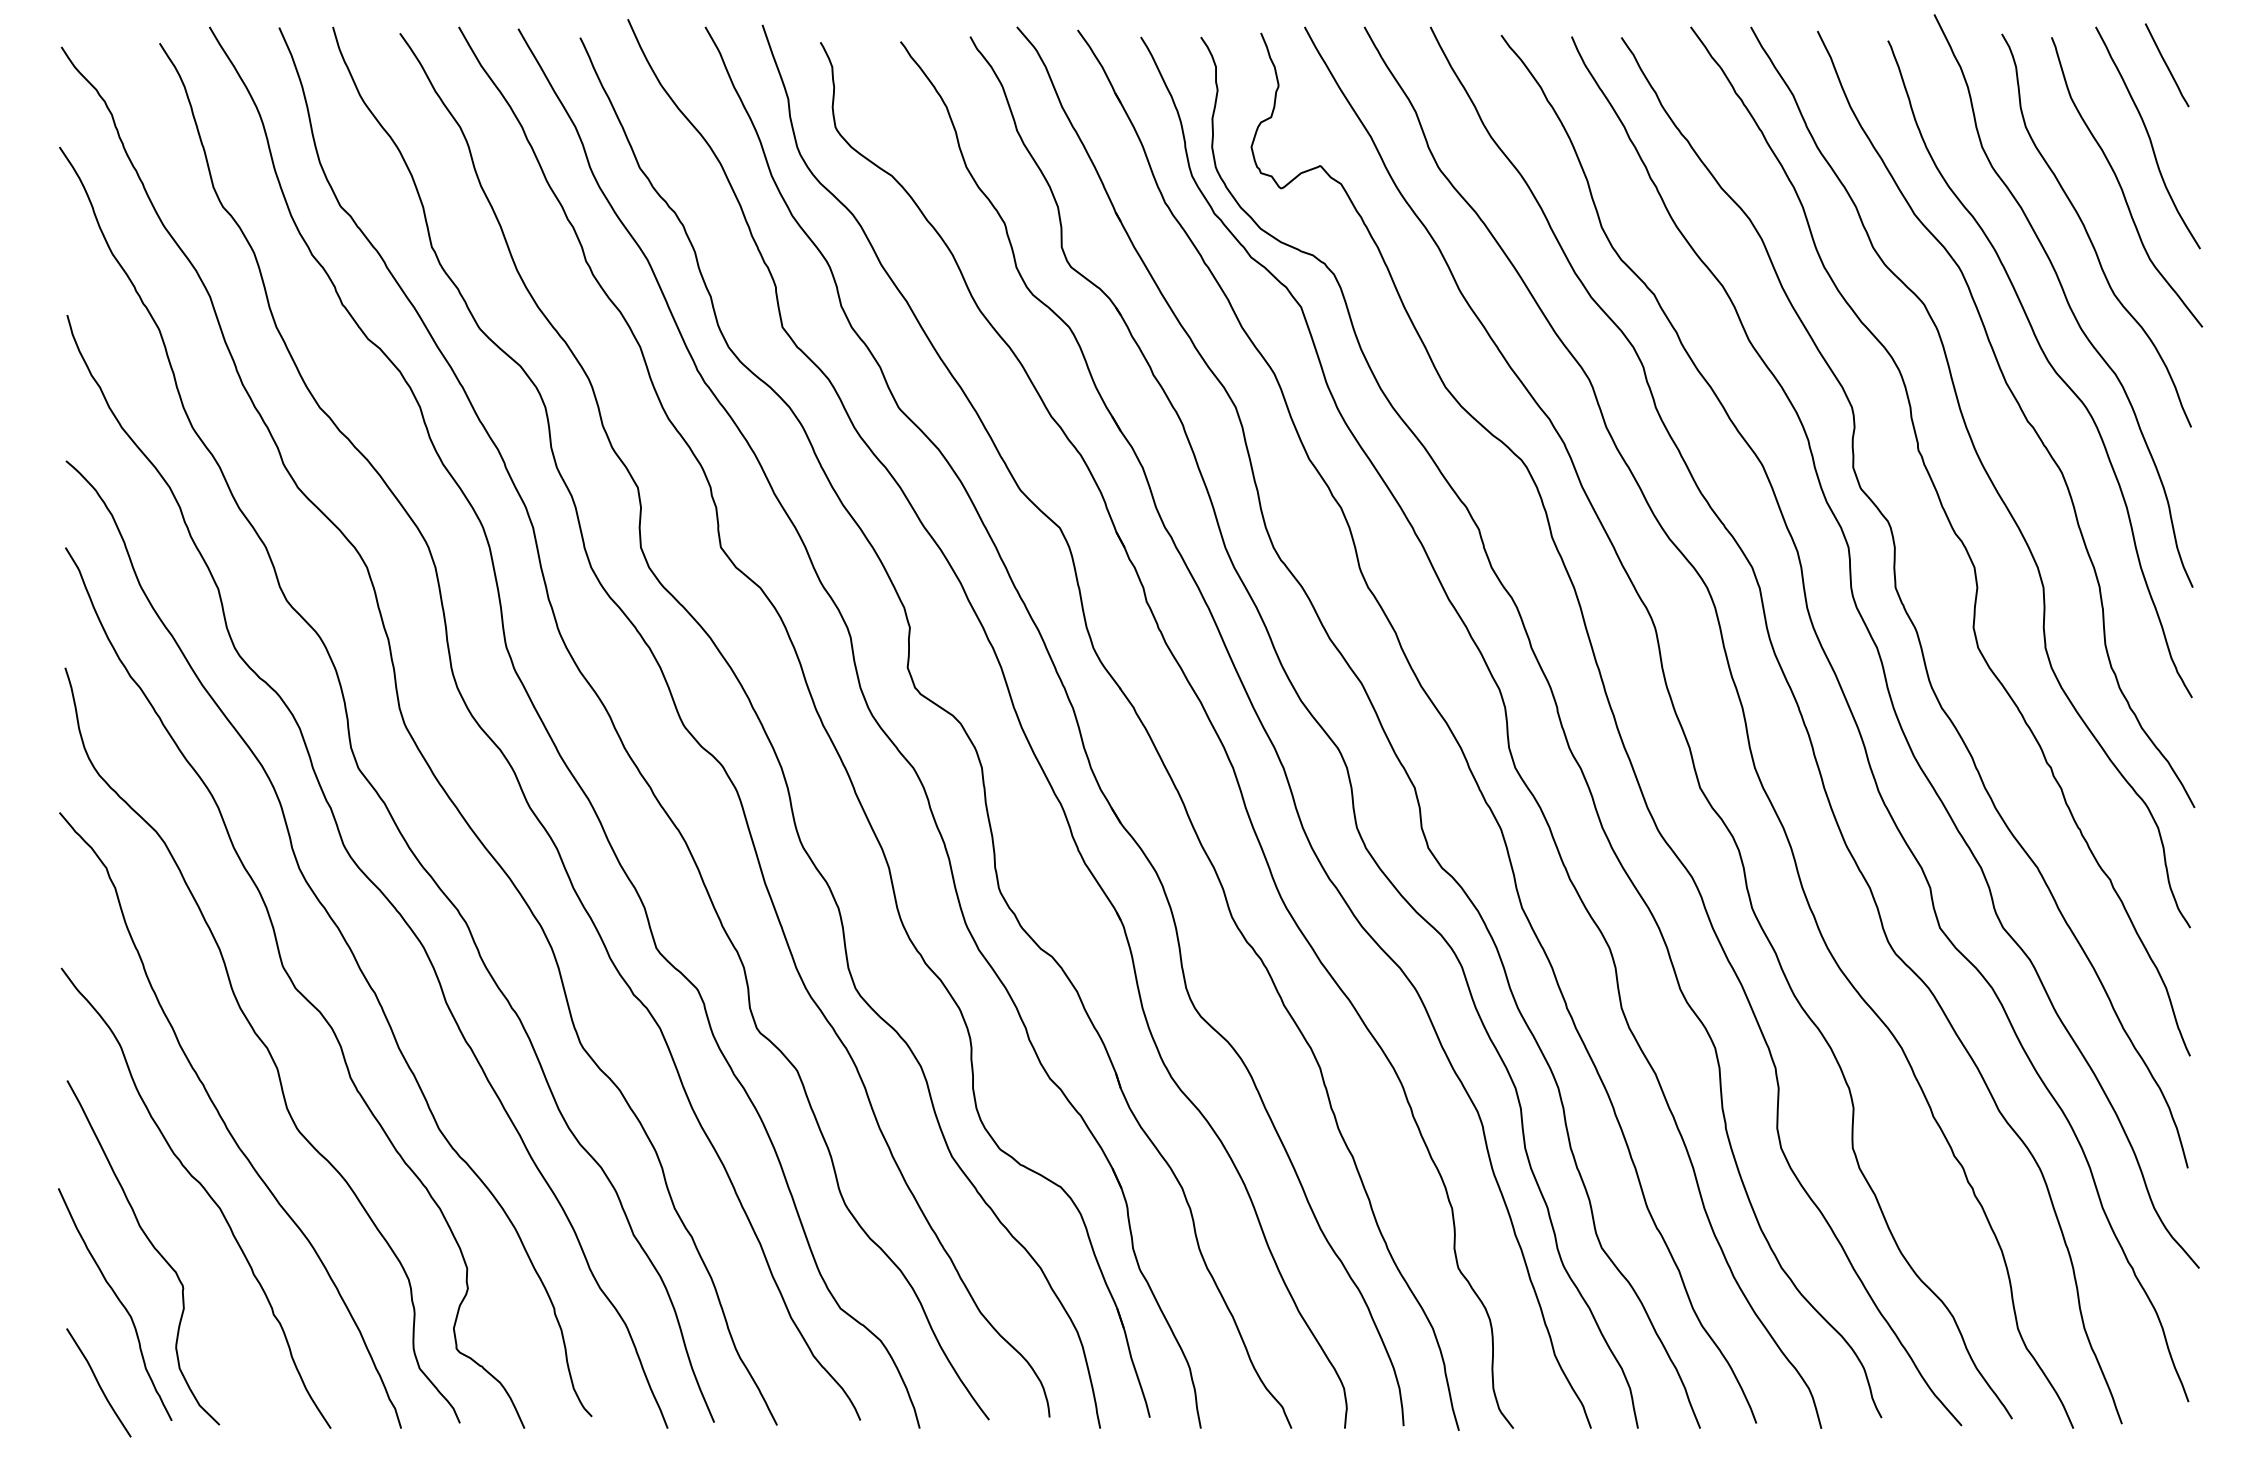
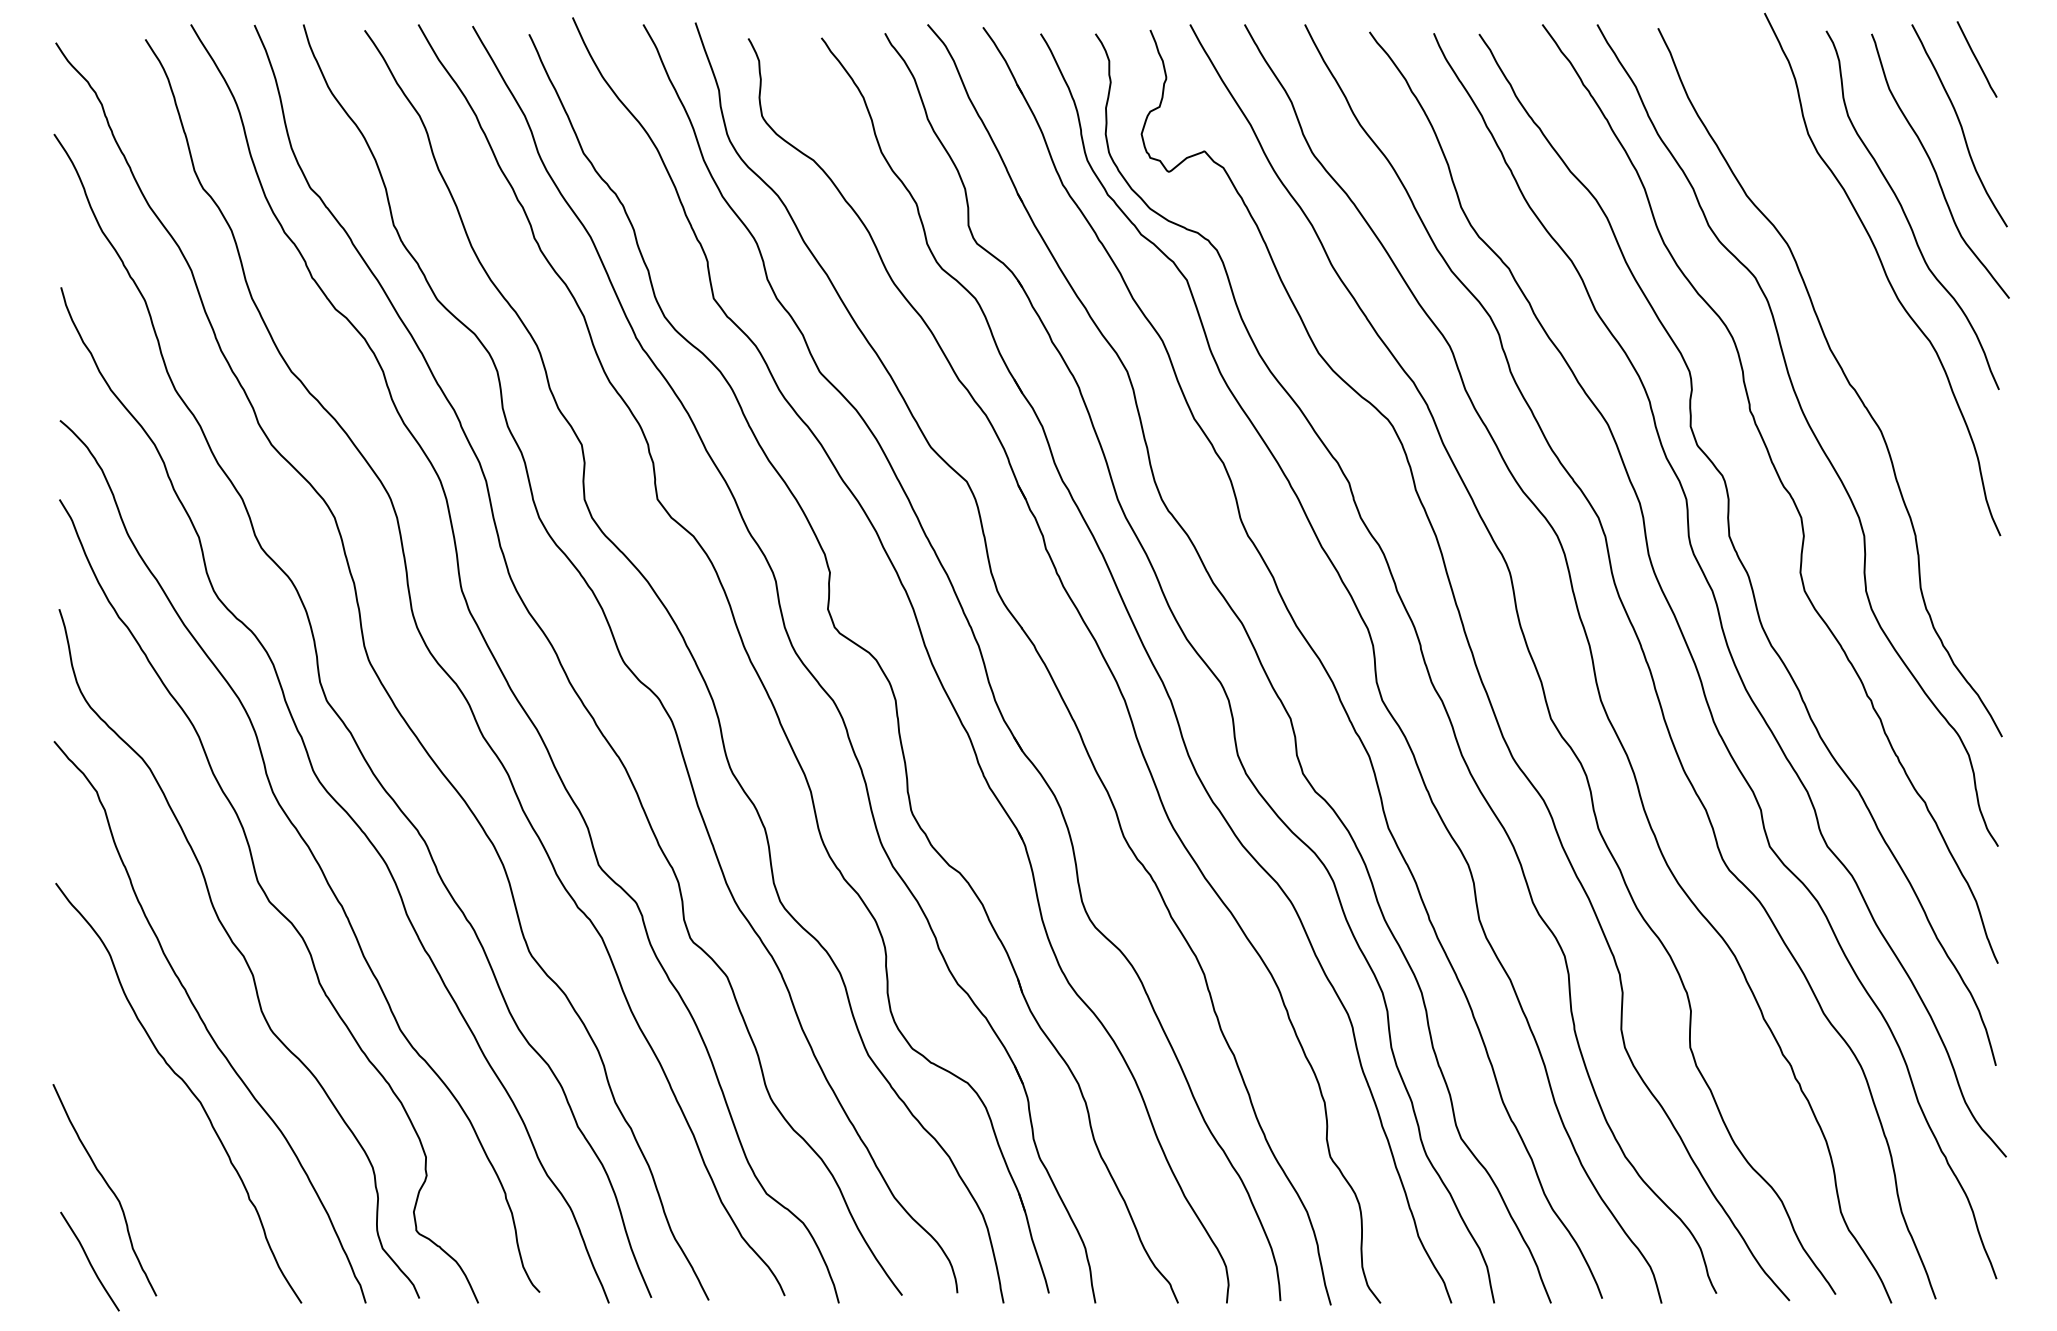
curve: (2047, 362) -> (1867, 330), removed
curve: (151, 1245) -> (137, 1136), removed

